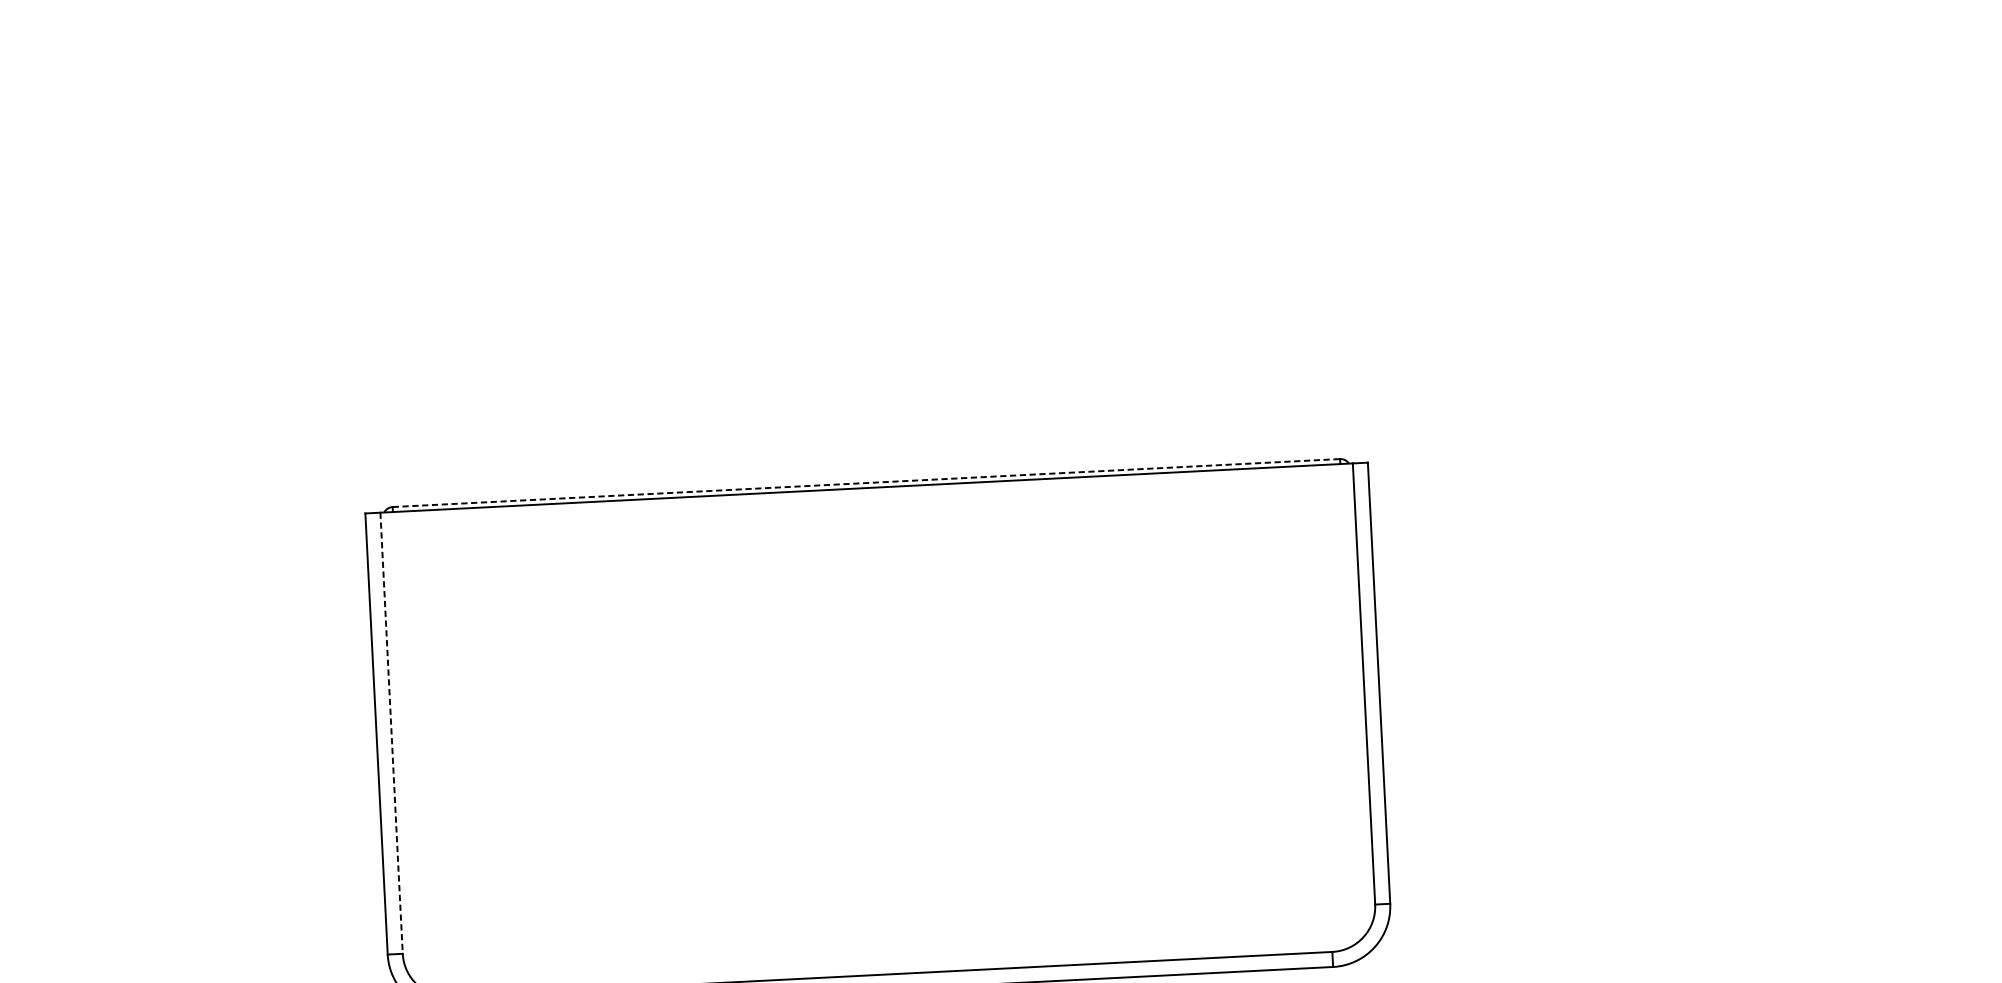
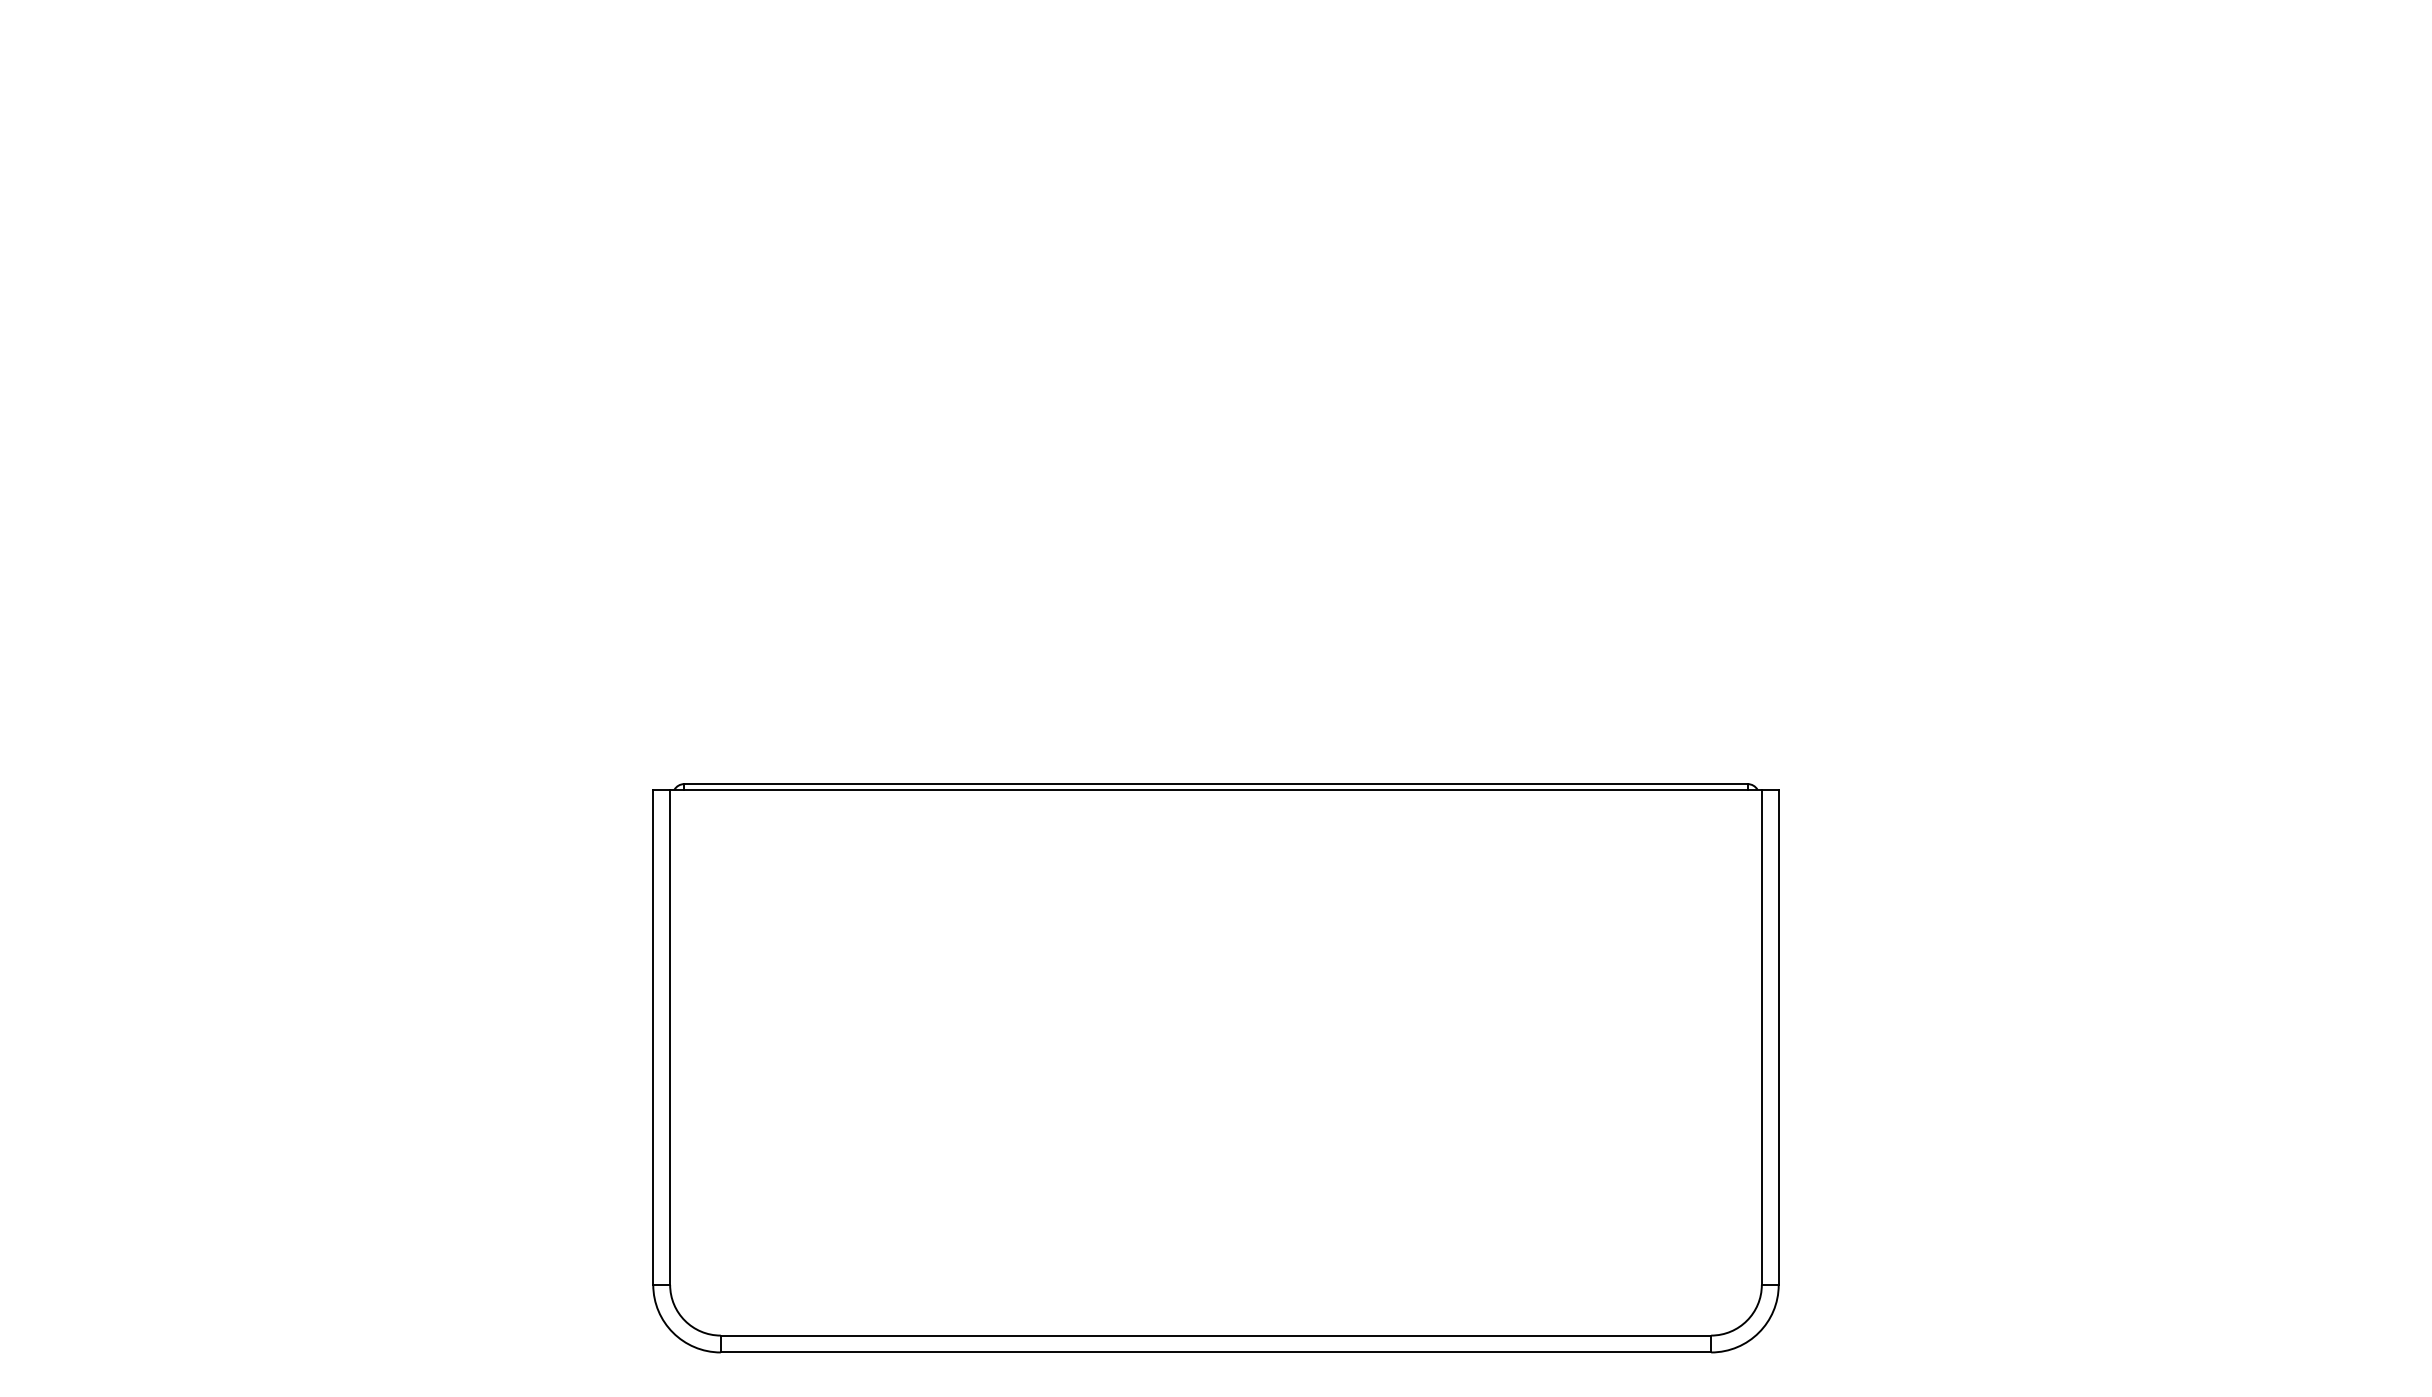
line: (866, 483) -> (1216, 784), dashed -> solid
line: (391, 733) -> (670, 1037), dashed -> solid

